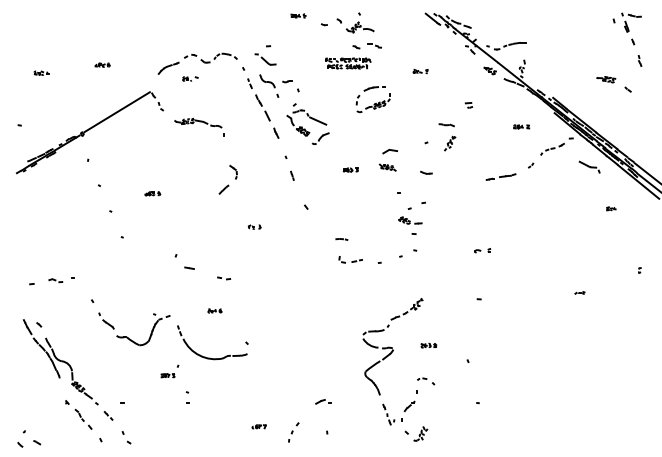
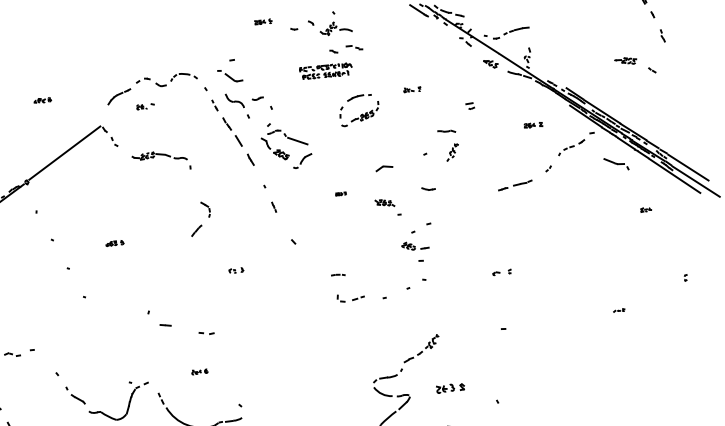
part: (420, 71) -> (412, 89), moved
part: (387, 167) -> (384, 203), moved
part: (350, 169) -> (340, 193), size x0.6
part: (428, 345) -> (450, 388), size x1.6

